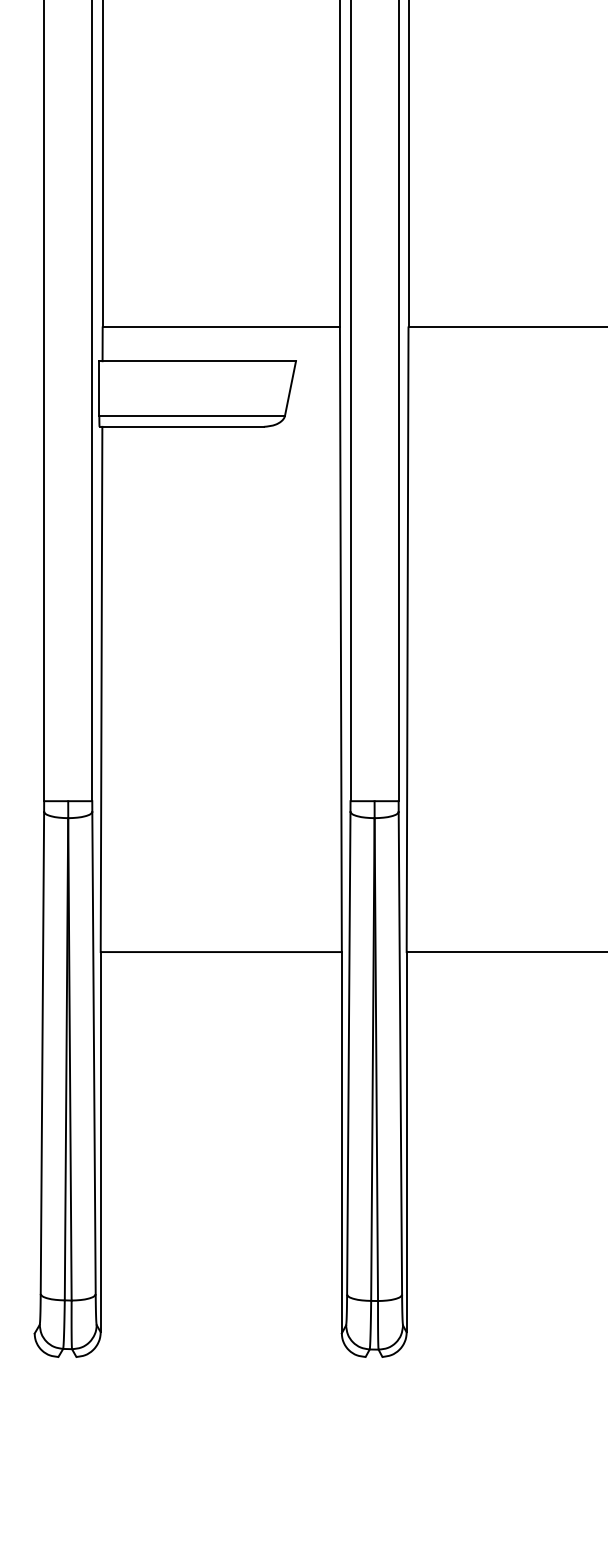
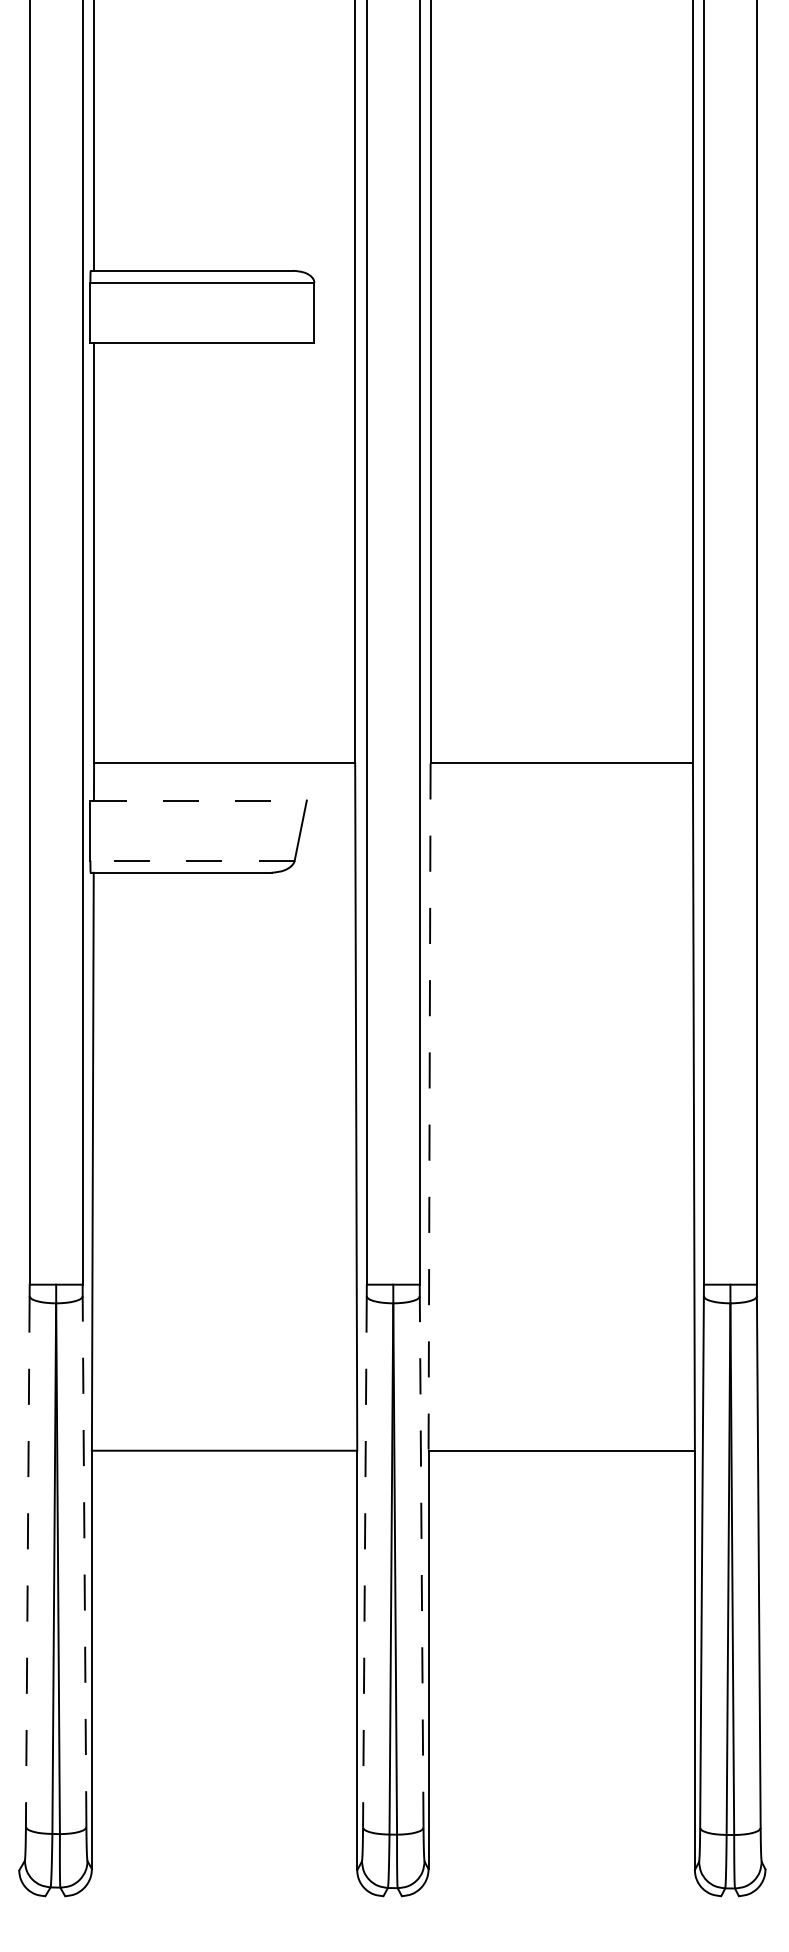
line: (198, 361) -> (199, 800), solid -> dashed
line: (192, 415) -> (192, 860), solid -> dashed
line: (407, 640) -> (429, 1107), solid -> dashed
line: (93, 1052) -> (84, 1561), solid -> dashed
line: (42, 1053) -> (27, 1562), solid -> dashed
line: (348, 1053) -> (364, 1562), solid -> dashed
line: (400, 1053) -> (421, 1562), solid -> dashed

